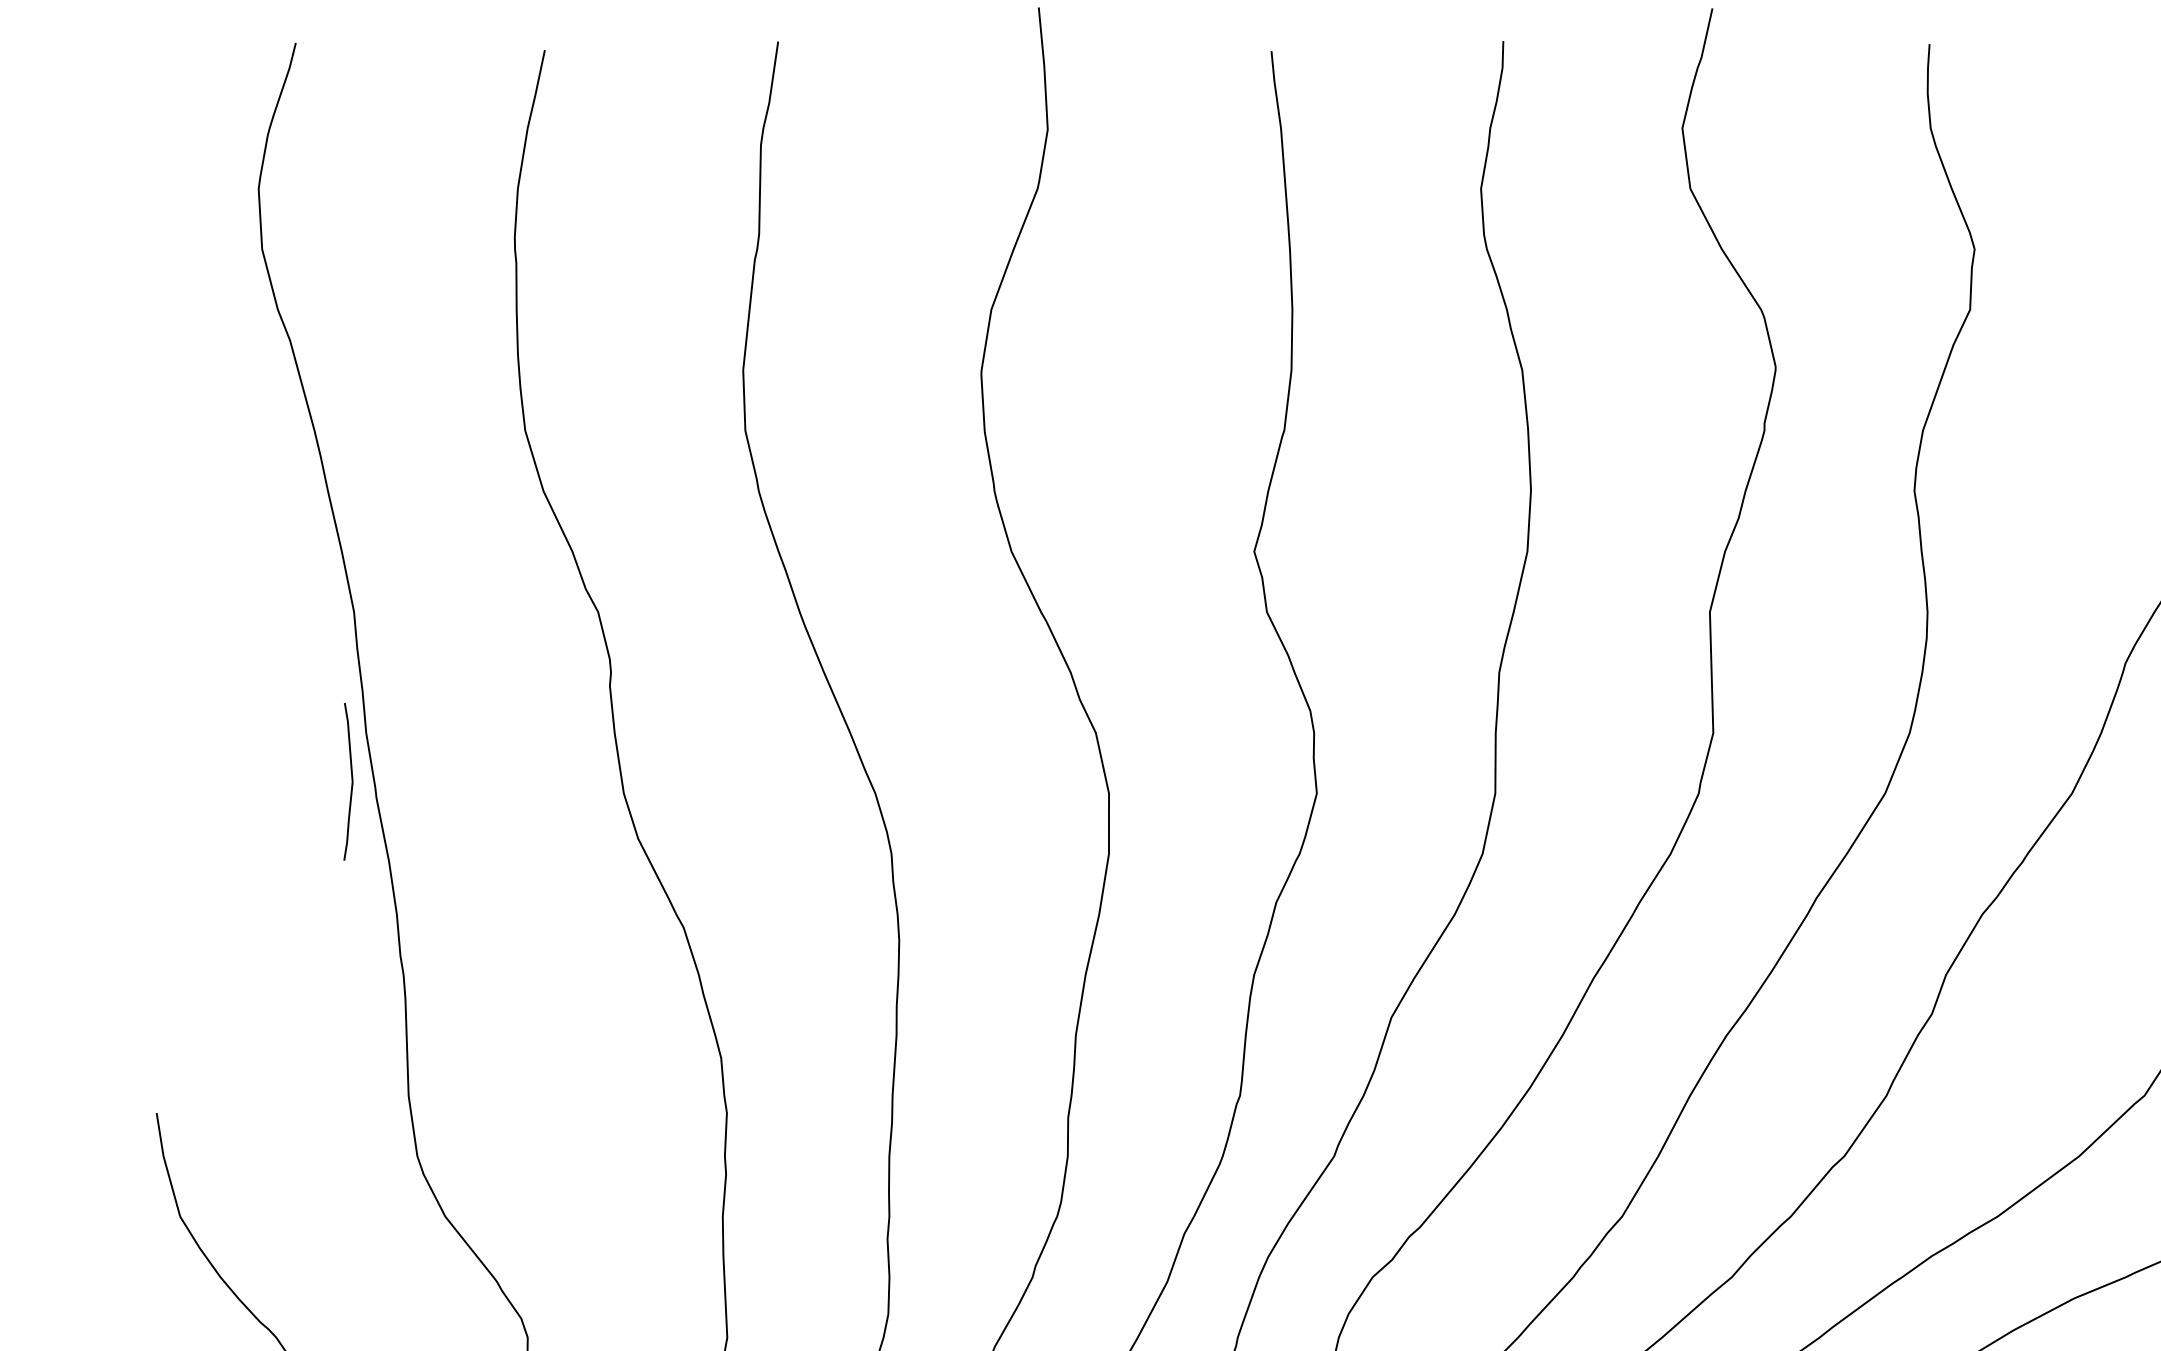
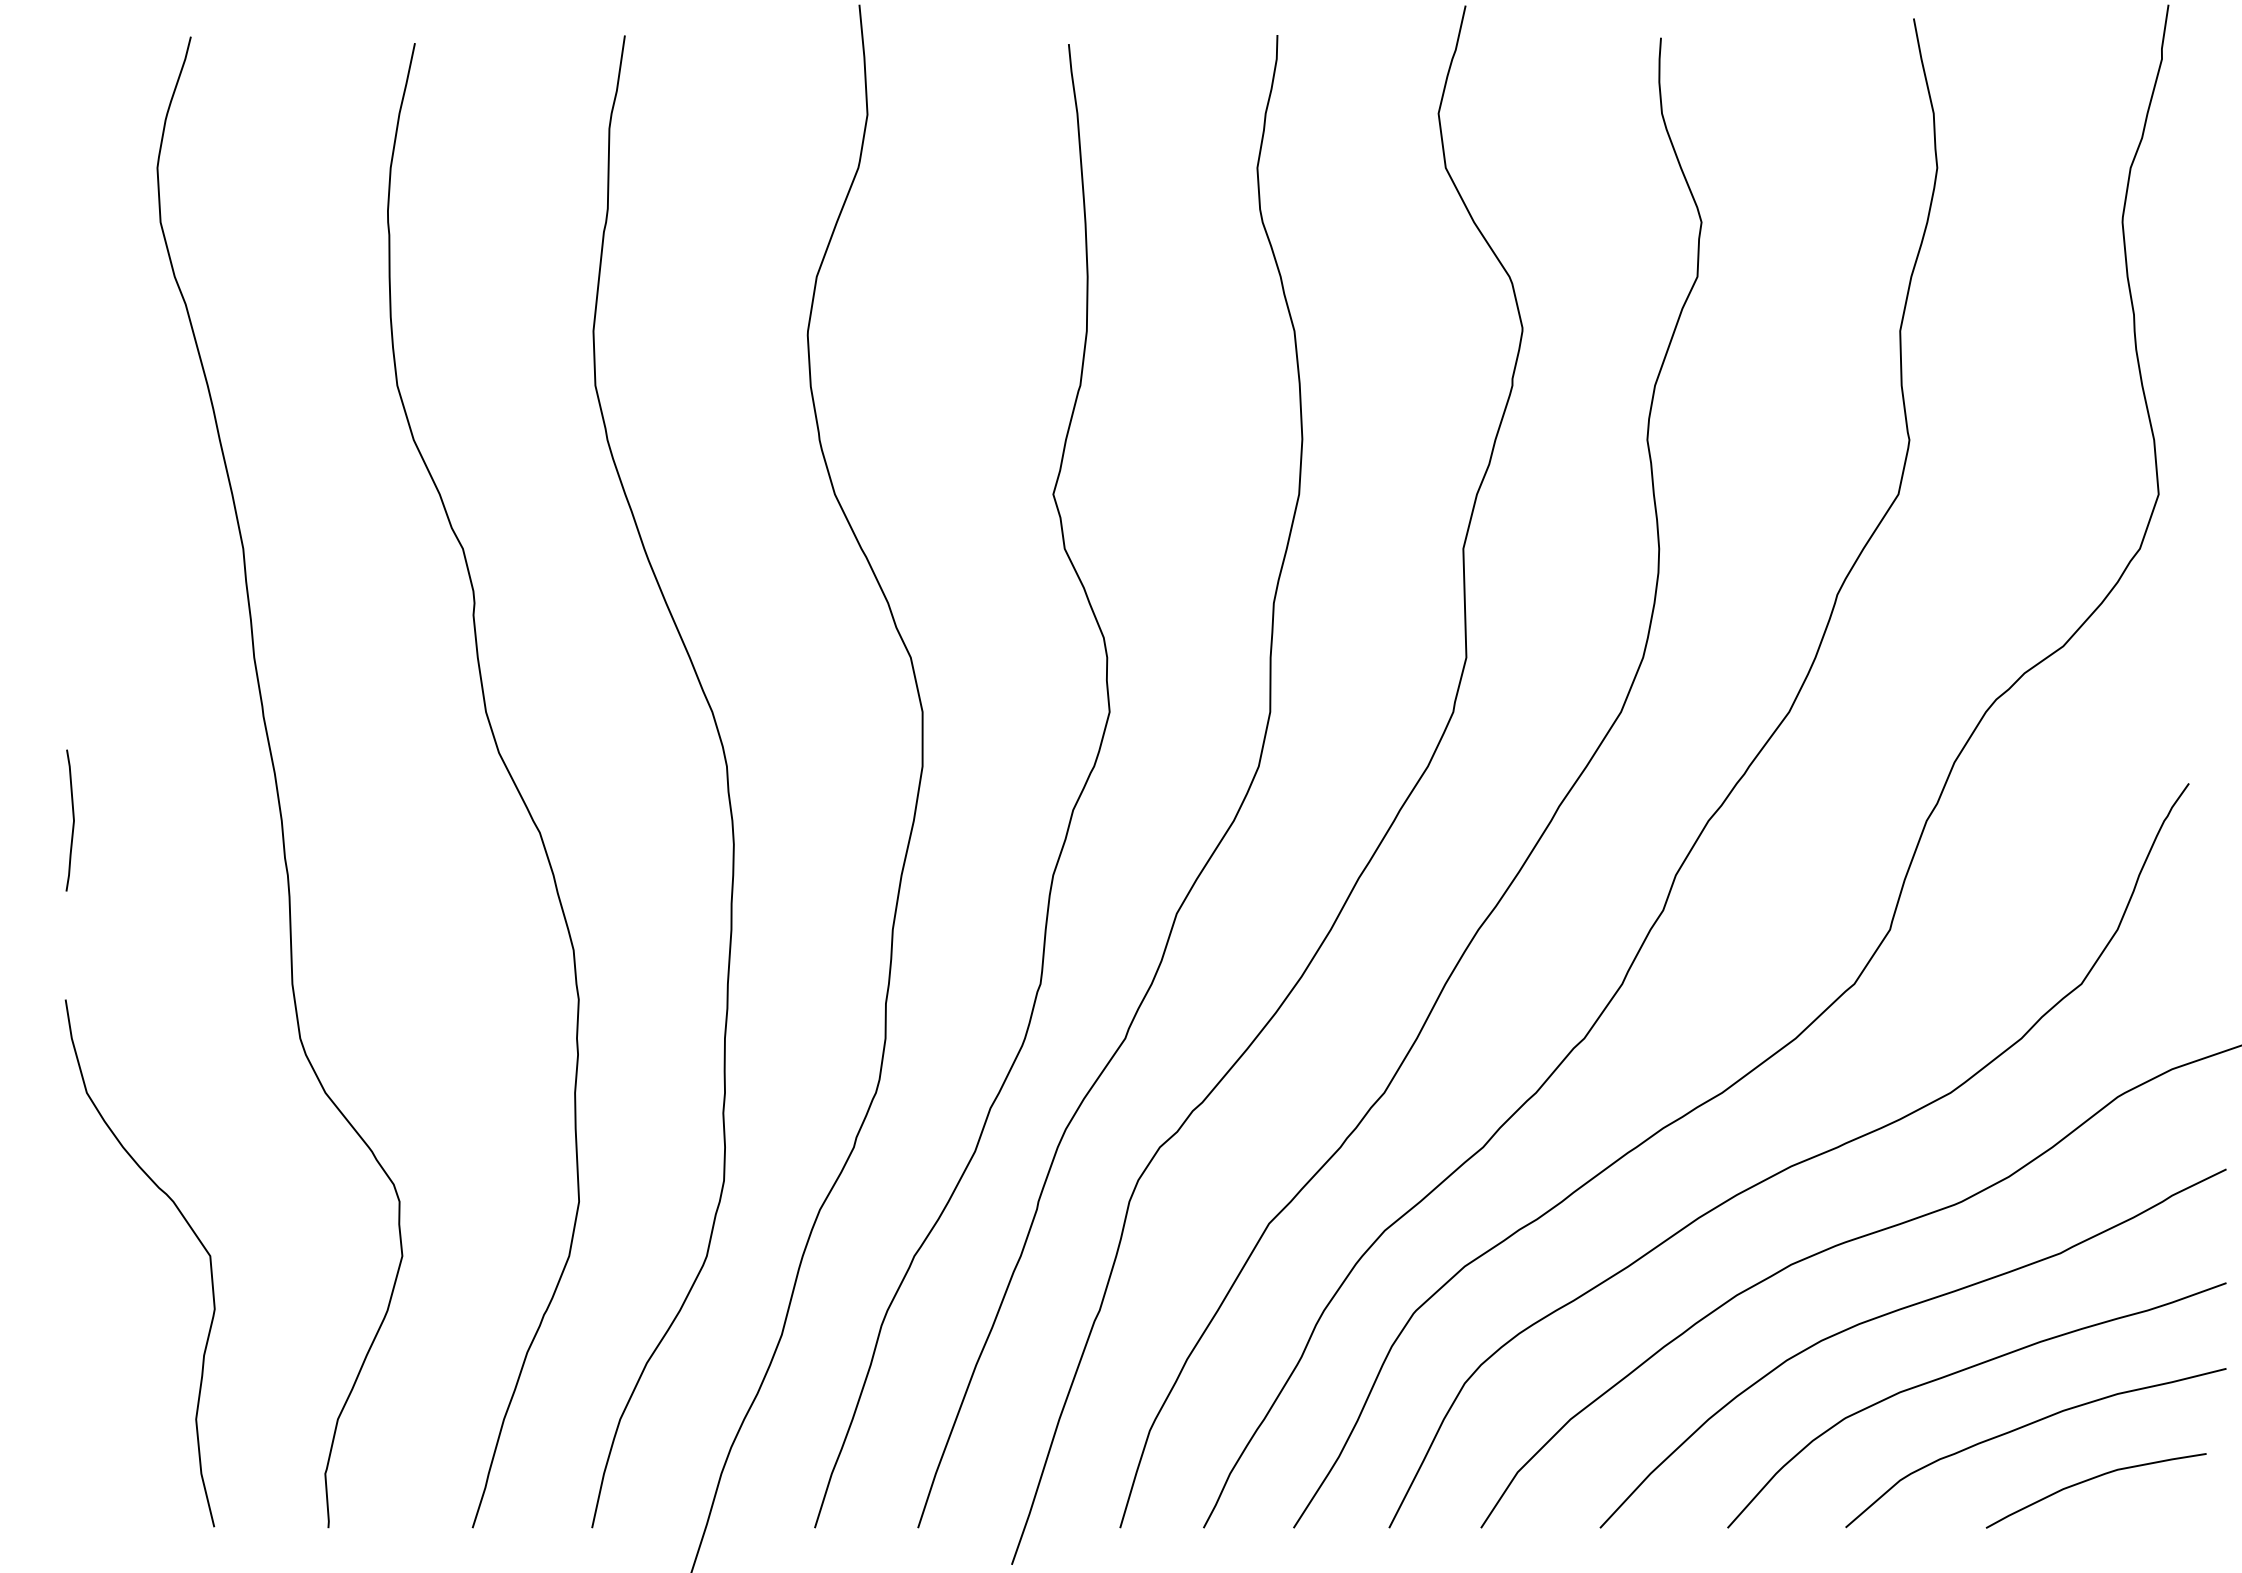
curve: (350, 779) -> (72, 818), moved

